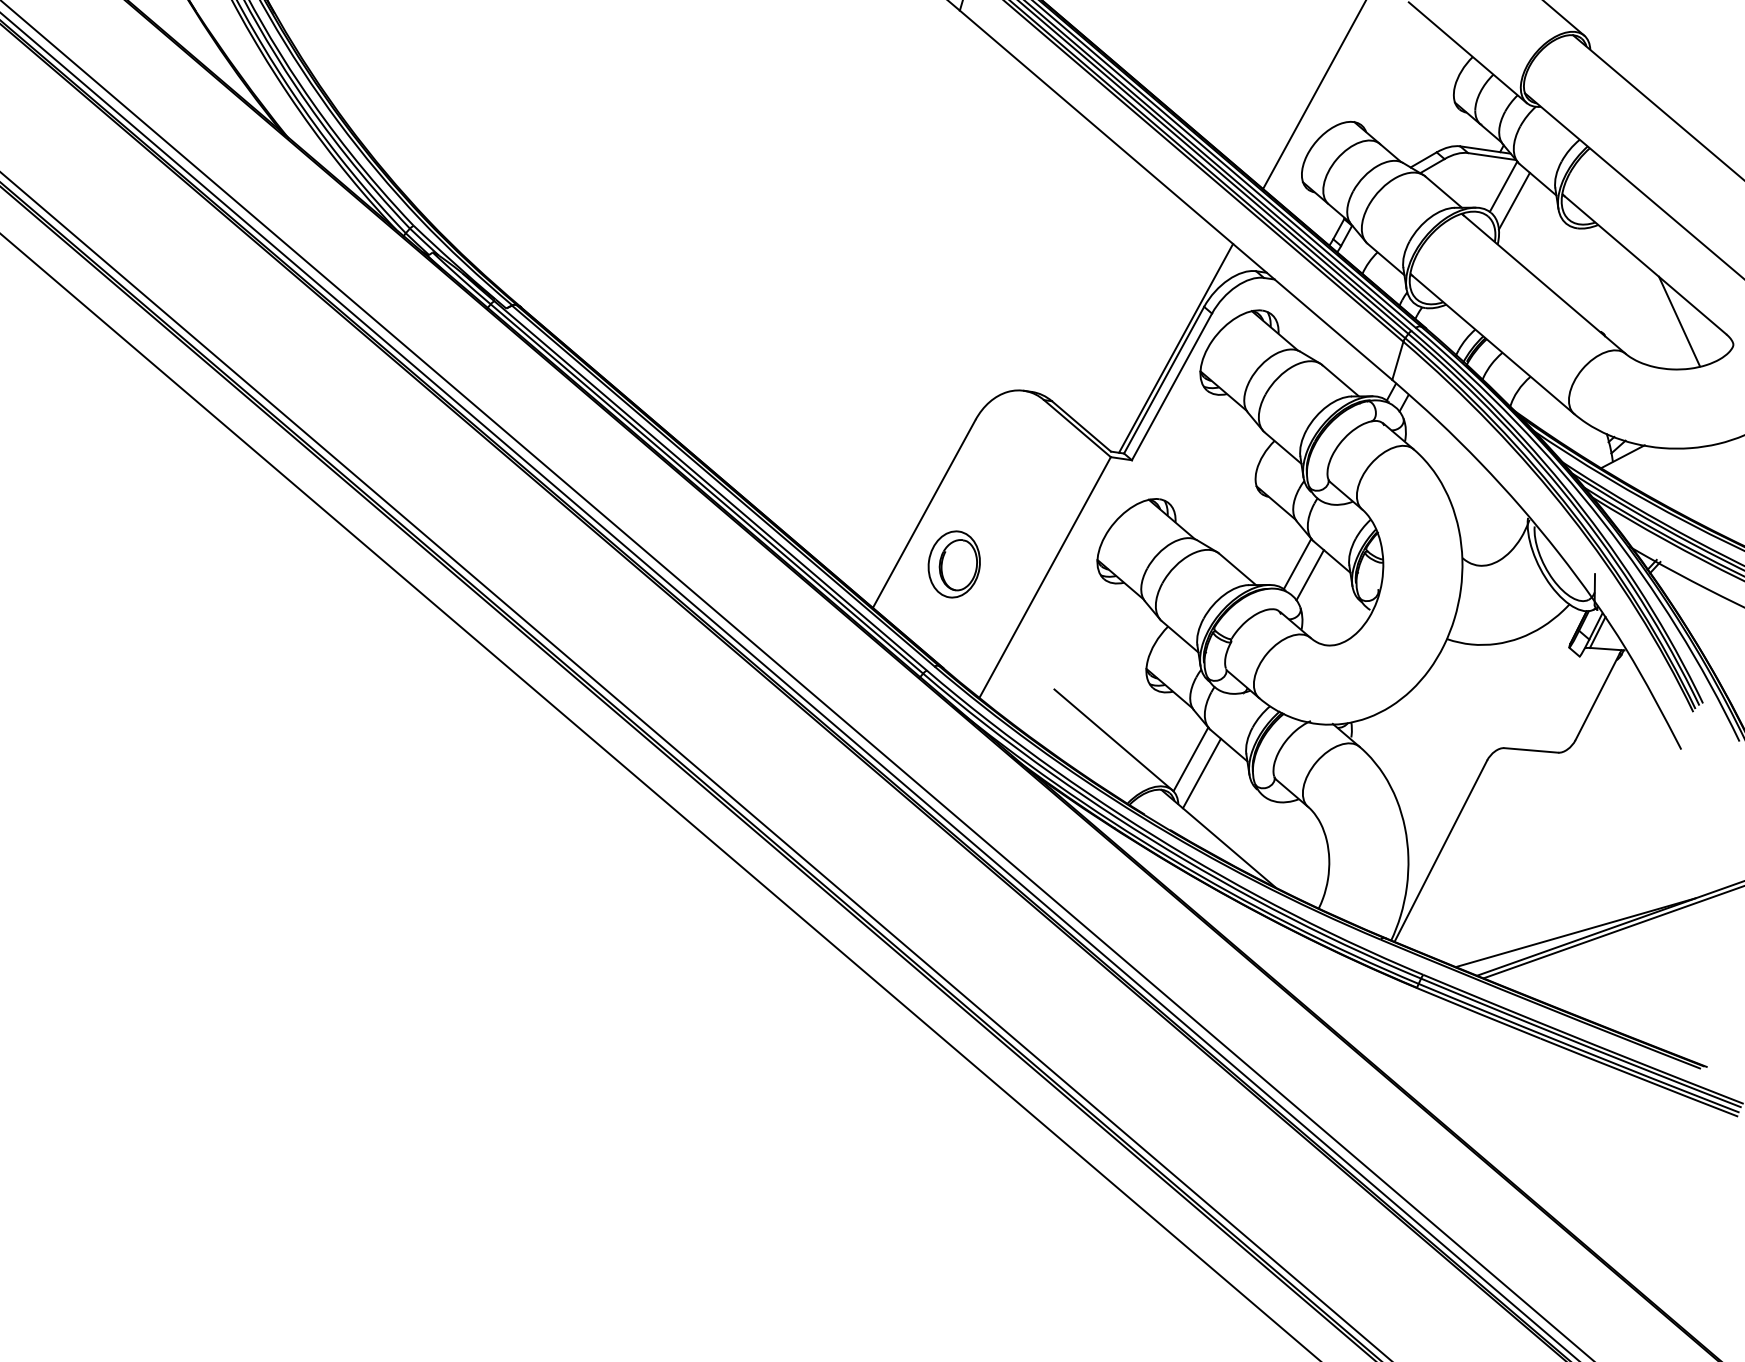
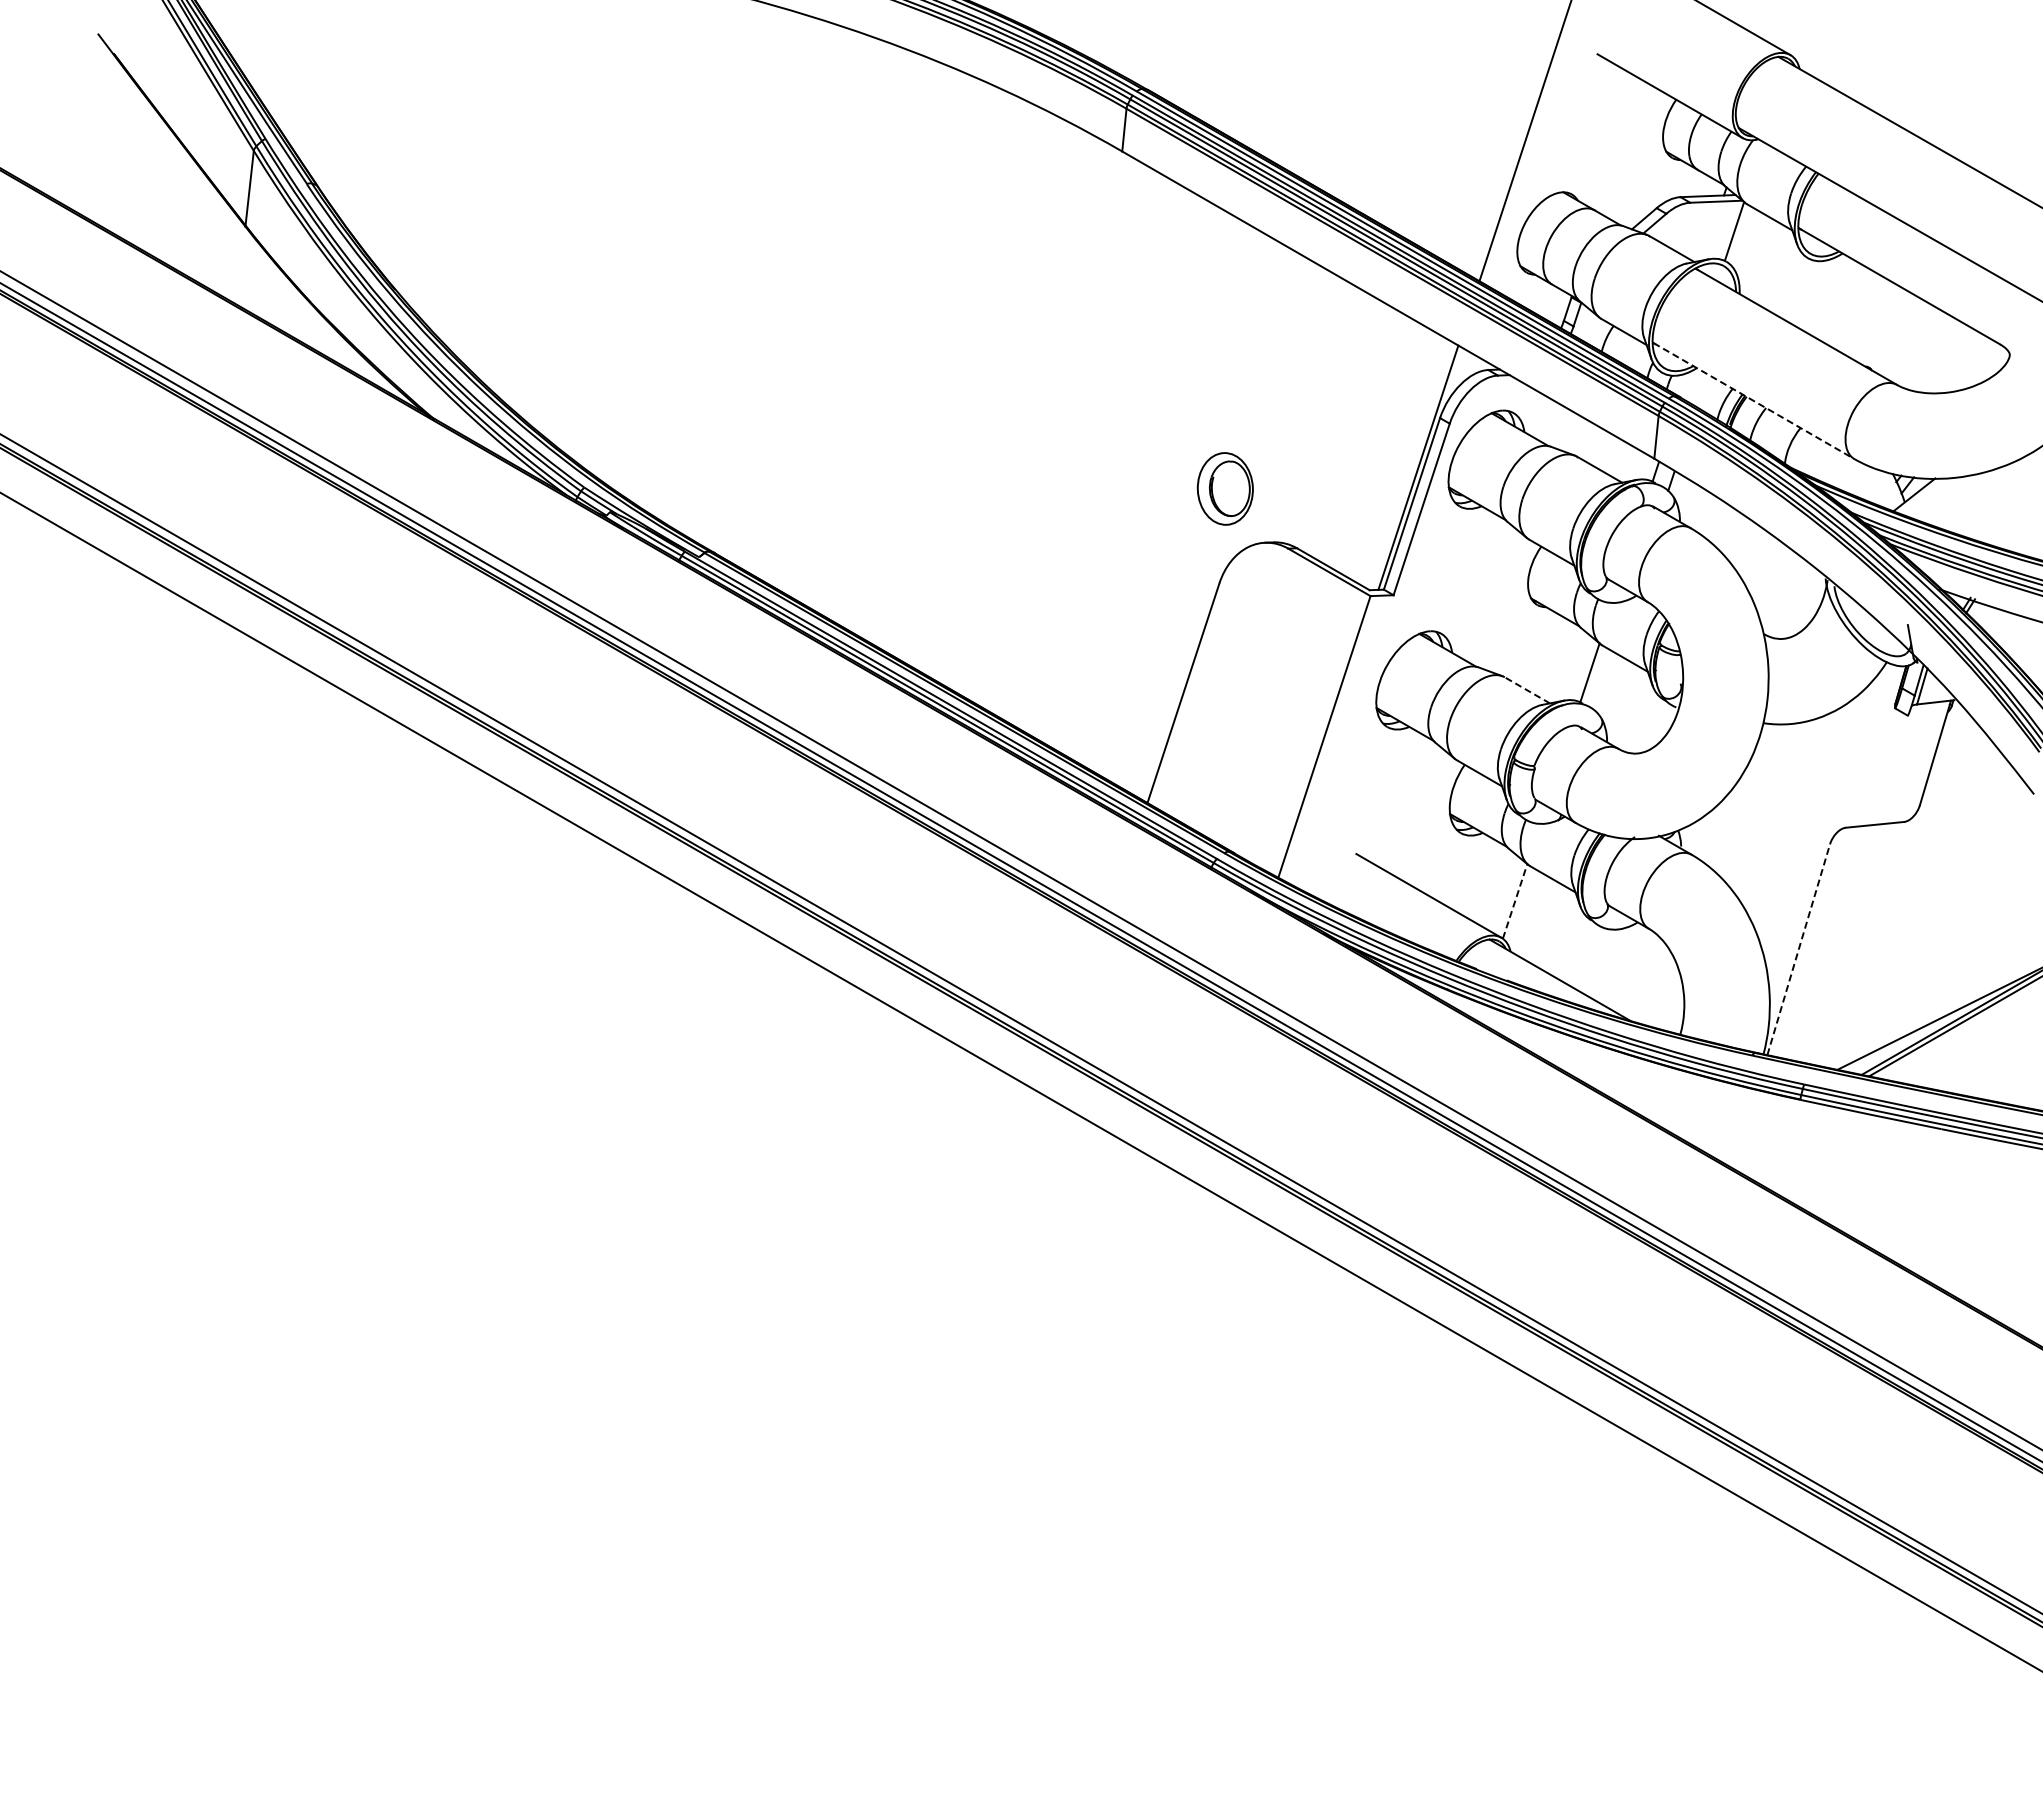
line: (1514, 200) -> (1748, 244), removed
line: (1679, 320) -> (1947, 339), removed
line: (1492, 344) -> (1753, 401), solid -> dashed
part: (953, 563) -> (1224, 488), moved
line: (1236, 569) -> (1526, 690), solid -> dashed
line: (1310, 574) -> (1605, 681), removed
line: (1191, 758) -> (1515, 900), solid -> dashed
line: (1201, 772) -> (1529, 913), removed
line: (1440, 850) -> (1798, 949), solid -> dashed

